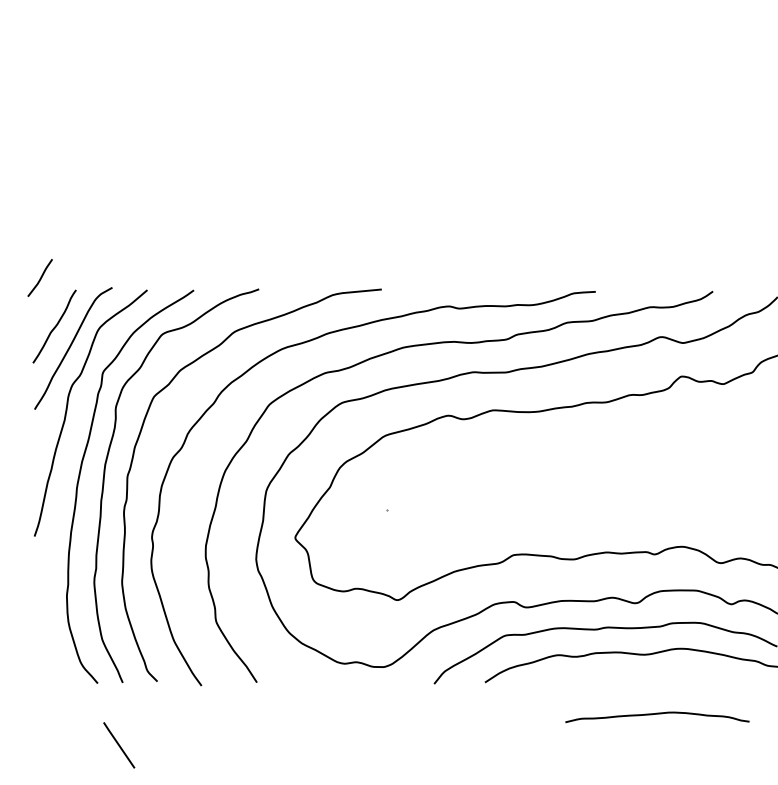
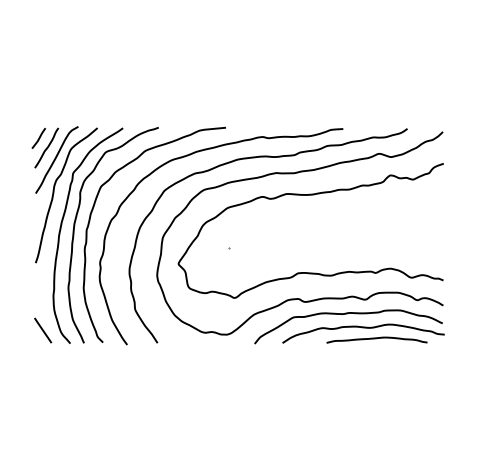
line: (39, 276) -> (38, 137), moved
curve: (656, 716) -> (376, 339), moved
line: (119, 745) -> (43, 330), moved

